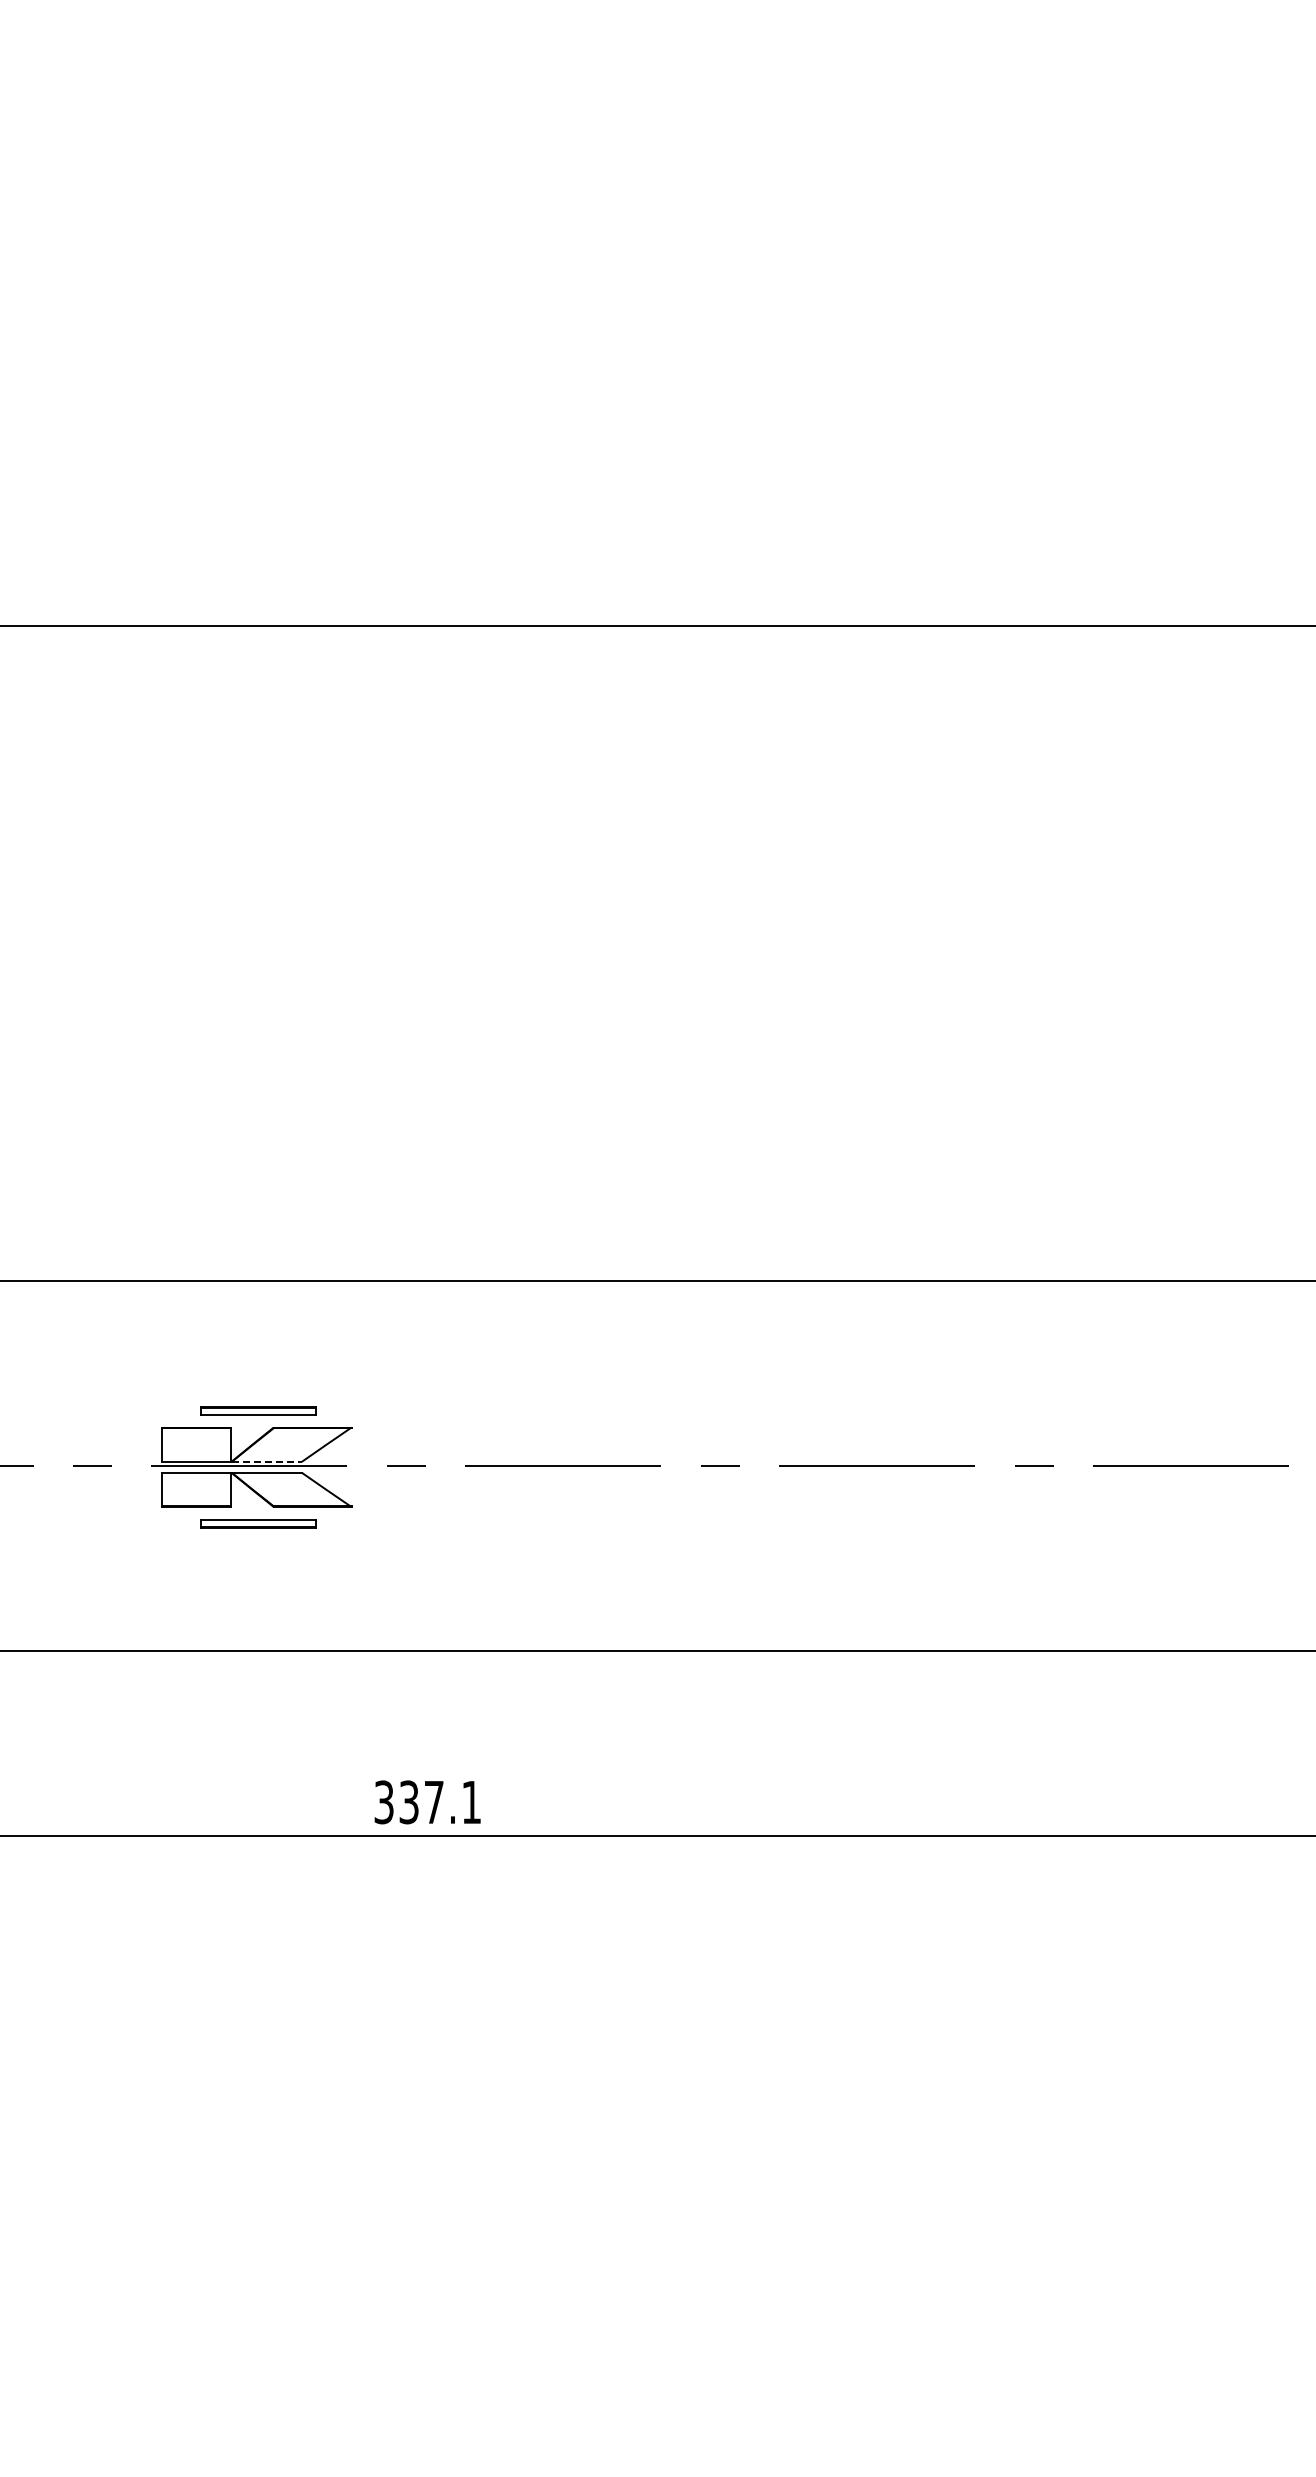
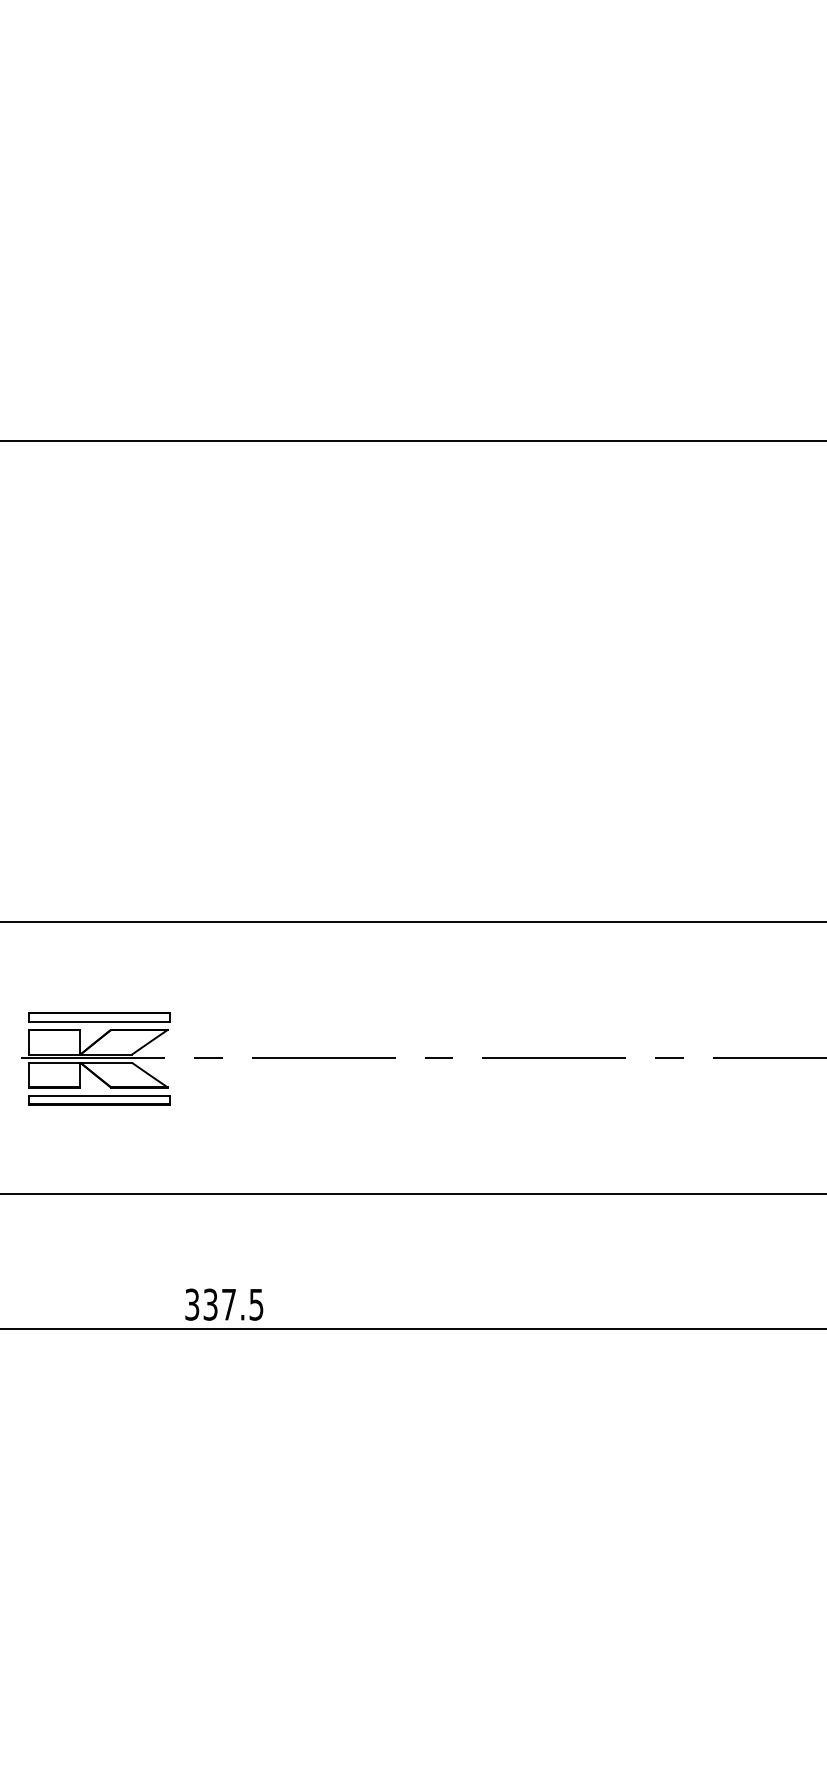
part: (257, 1410) -> (99, 1017), size x1.67
line: (267, 1461) -> (106, 1054), dashed -> solid
part: (257, 1523) -> (99, 1099), size x1.67
text: (471, 1802) -> (256, 1304), 337.1 -> 337.5

